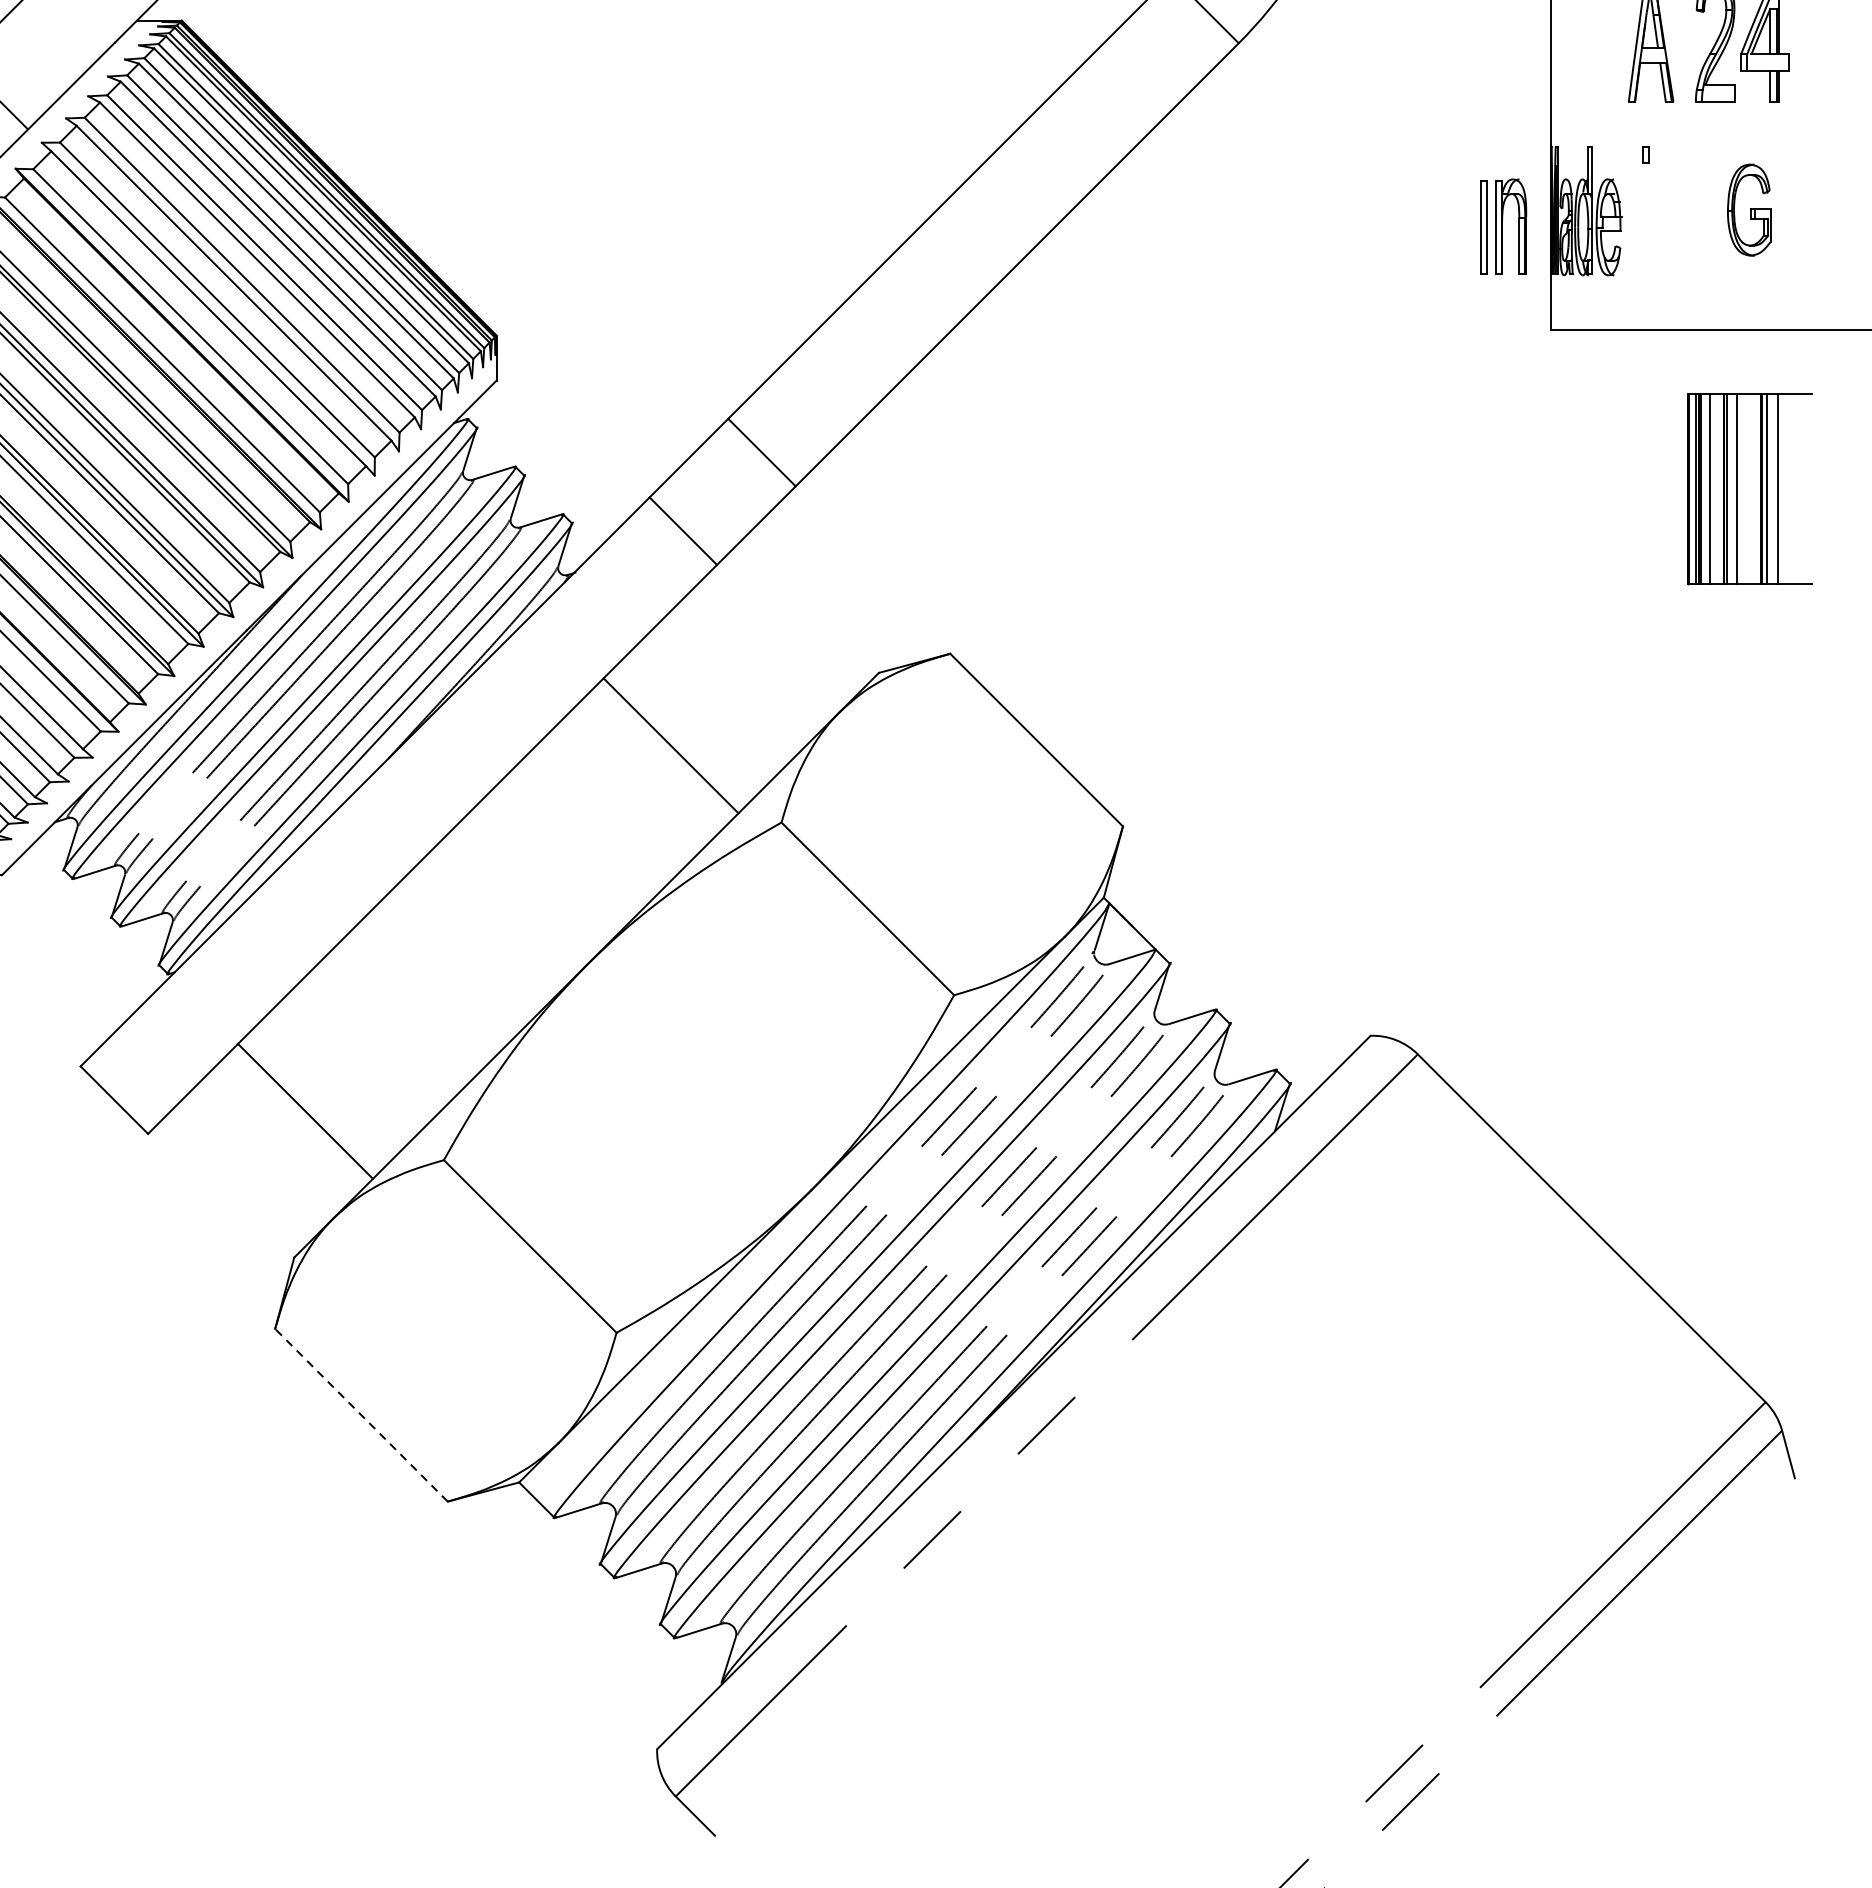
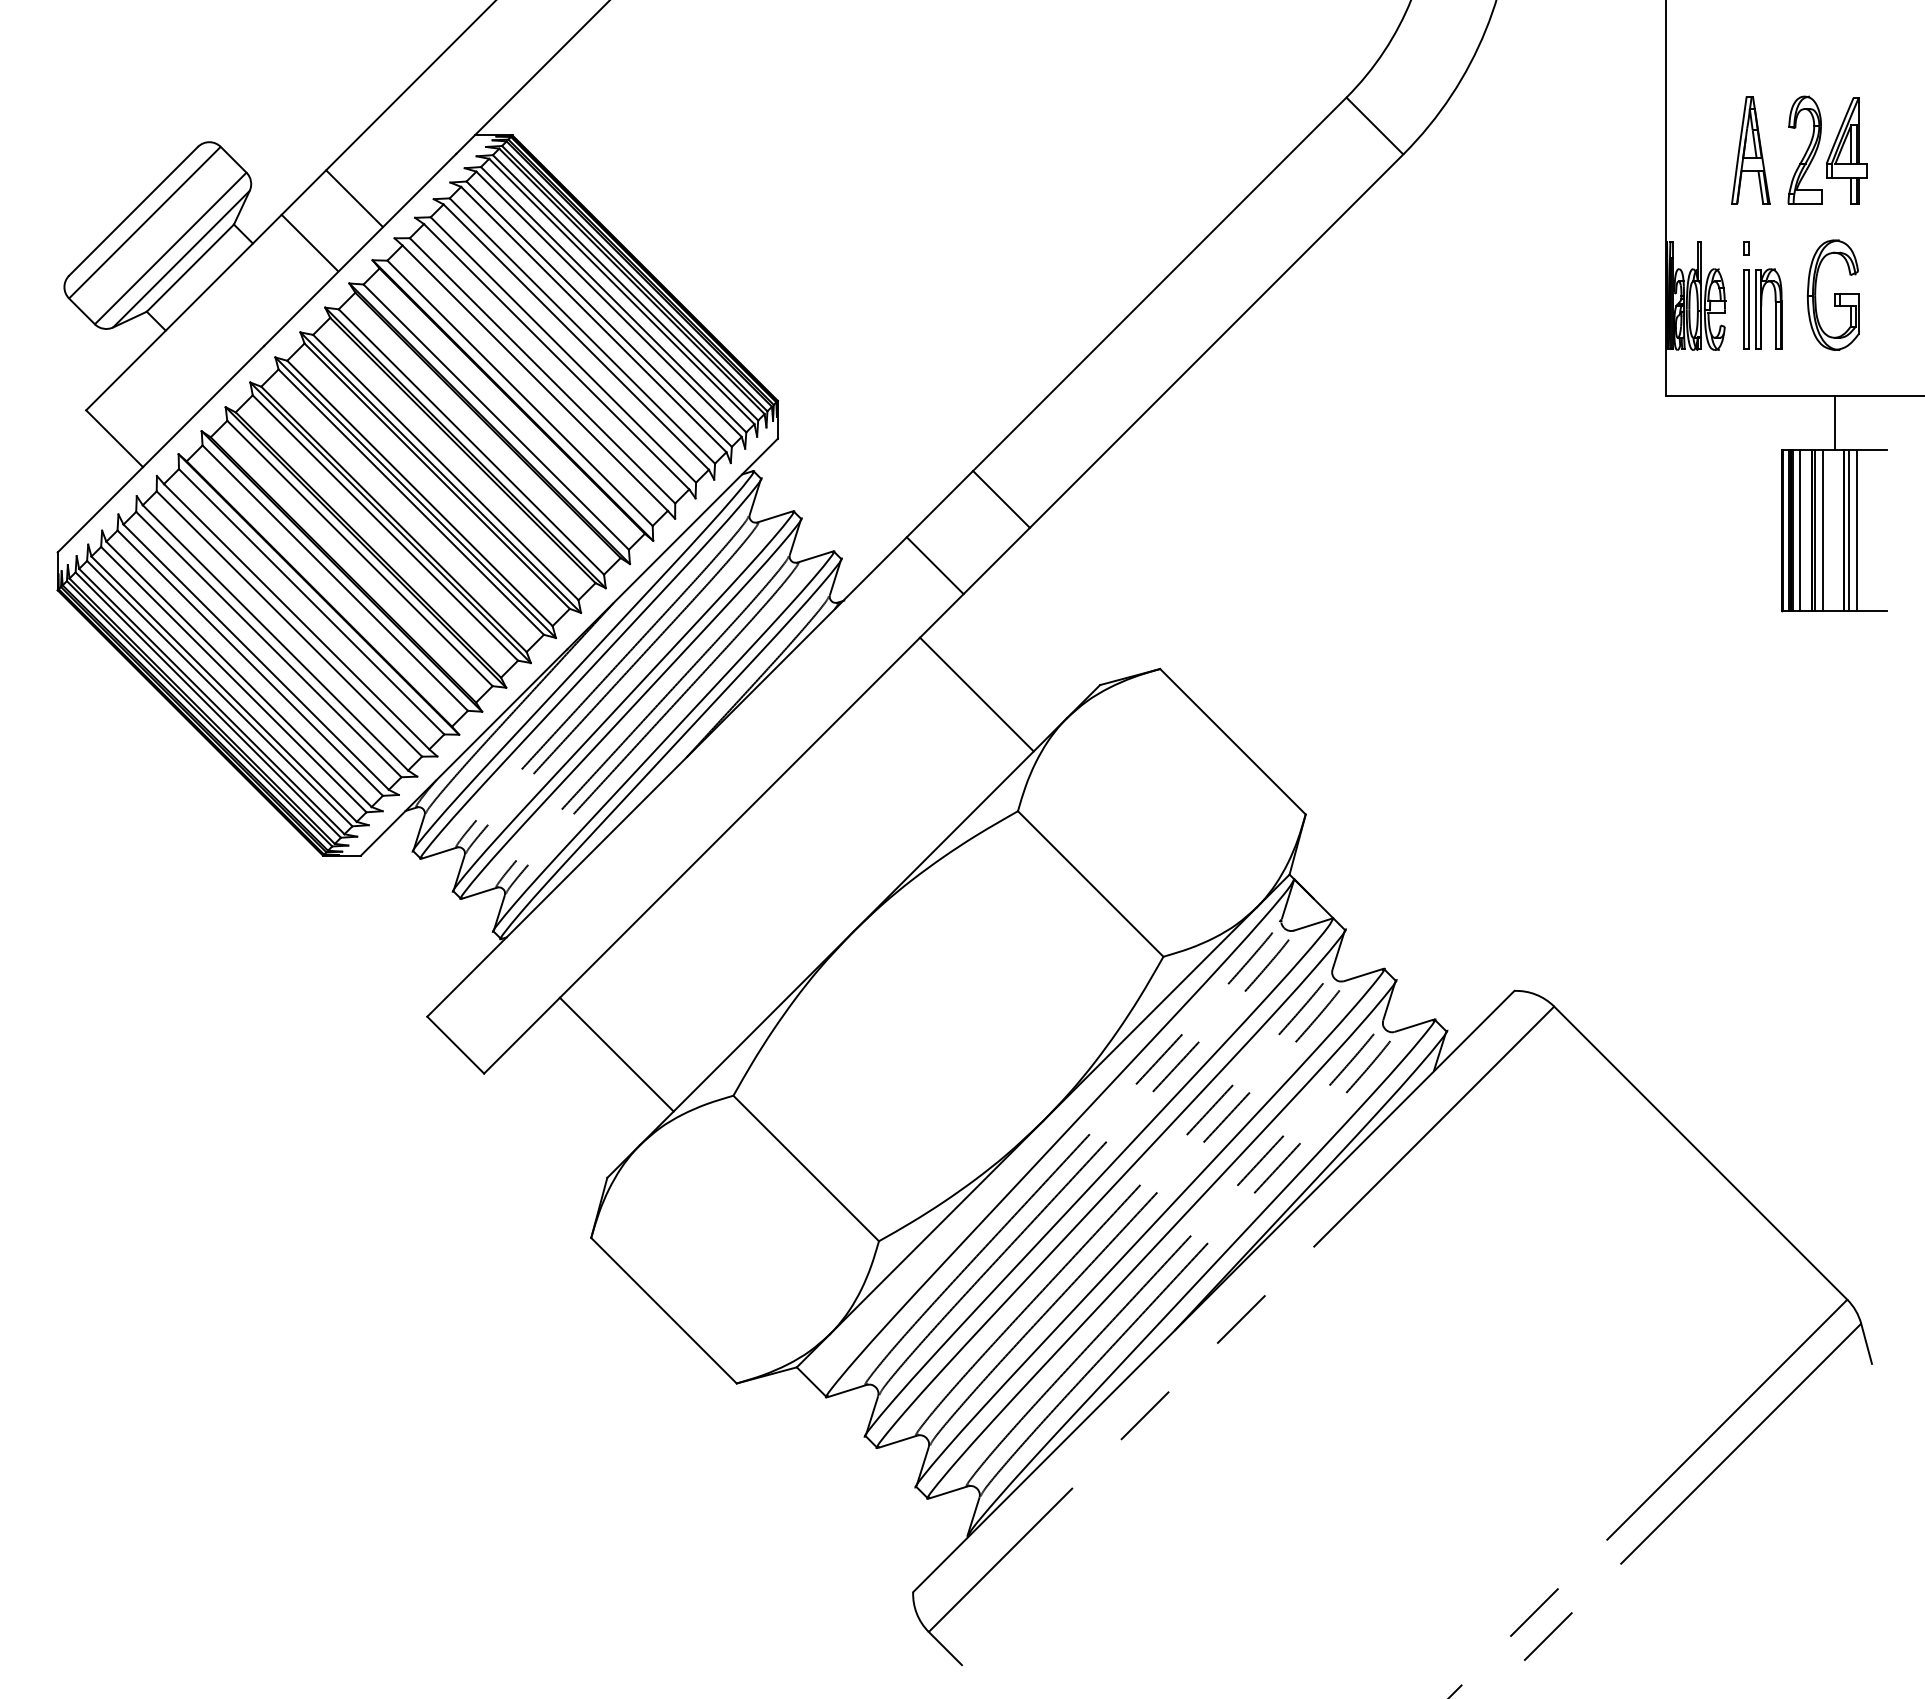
part: (1749, 209) -> (1833, 294), size x1.43
part: (1503, 226) -> (1762, 308), moved
line: (1751, 361) -> (1835, 422), added
line: (670, 745) -> (976, 694), moved
line: (360, 1414) -> (663, 1310), dashed -> solid

